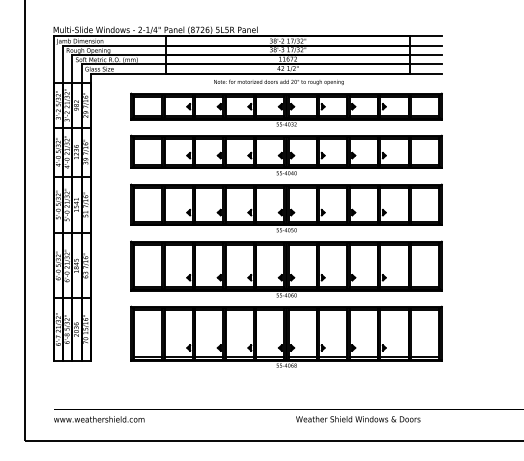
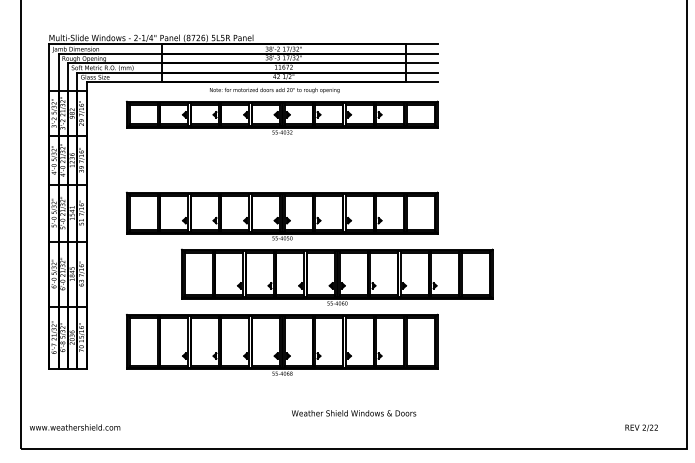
part: (286, 154) -> (282, 162), removed
part: (286, 268) -> (337, 276), moved
text: (98, 419) -> (74, 427), moved
text: (358, 419) -> (354, 413), moved

